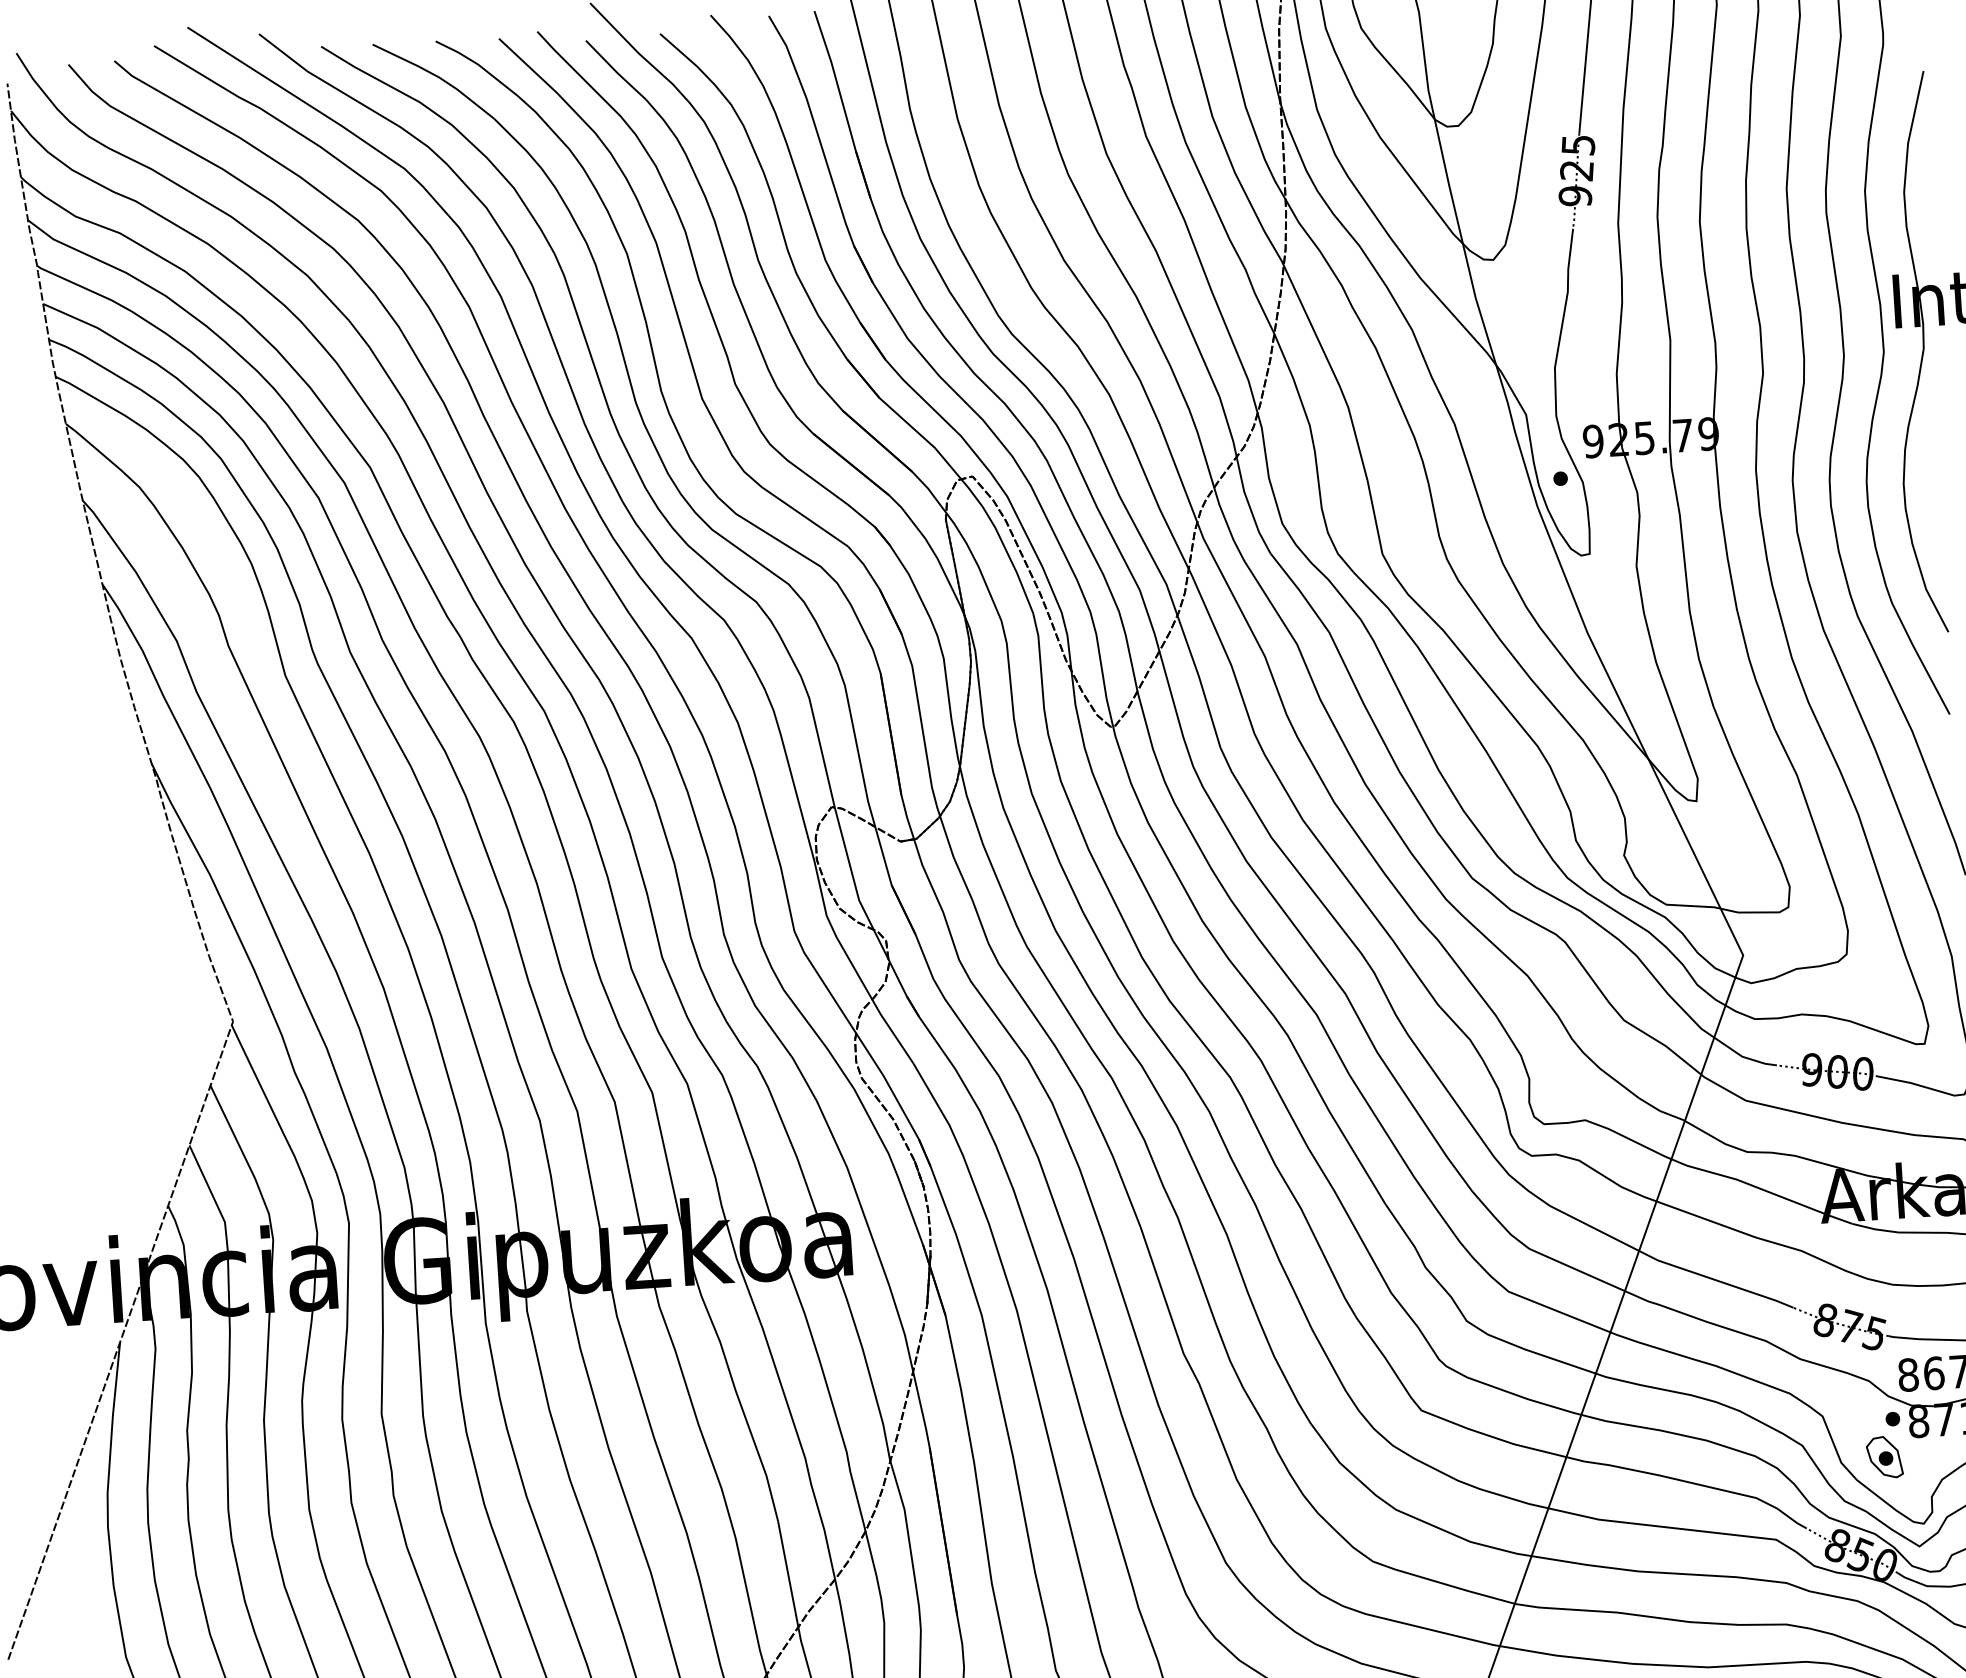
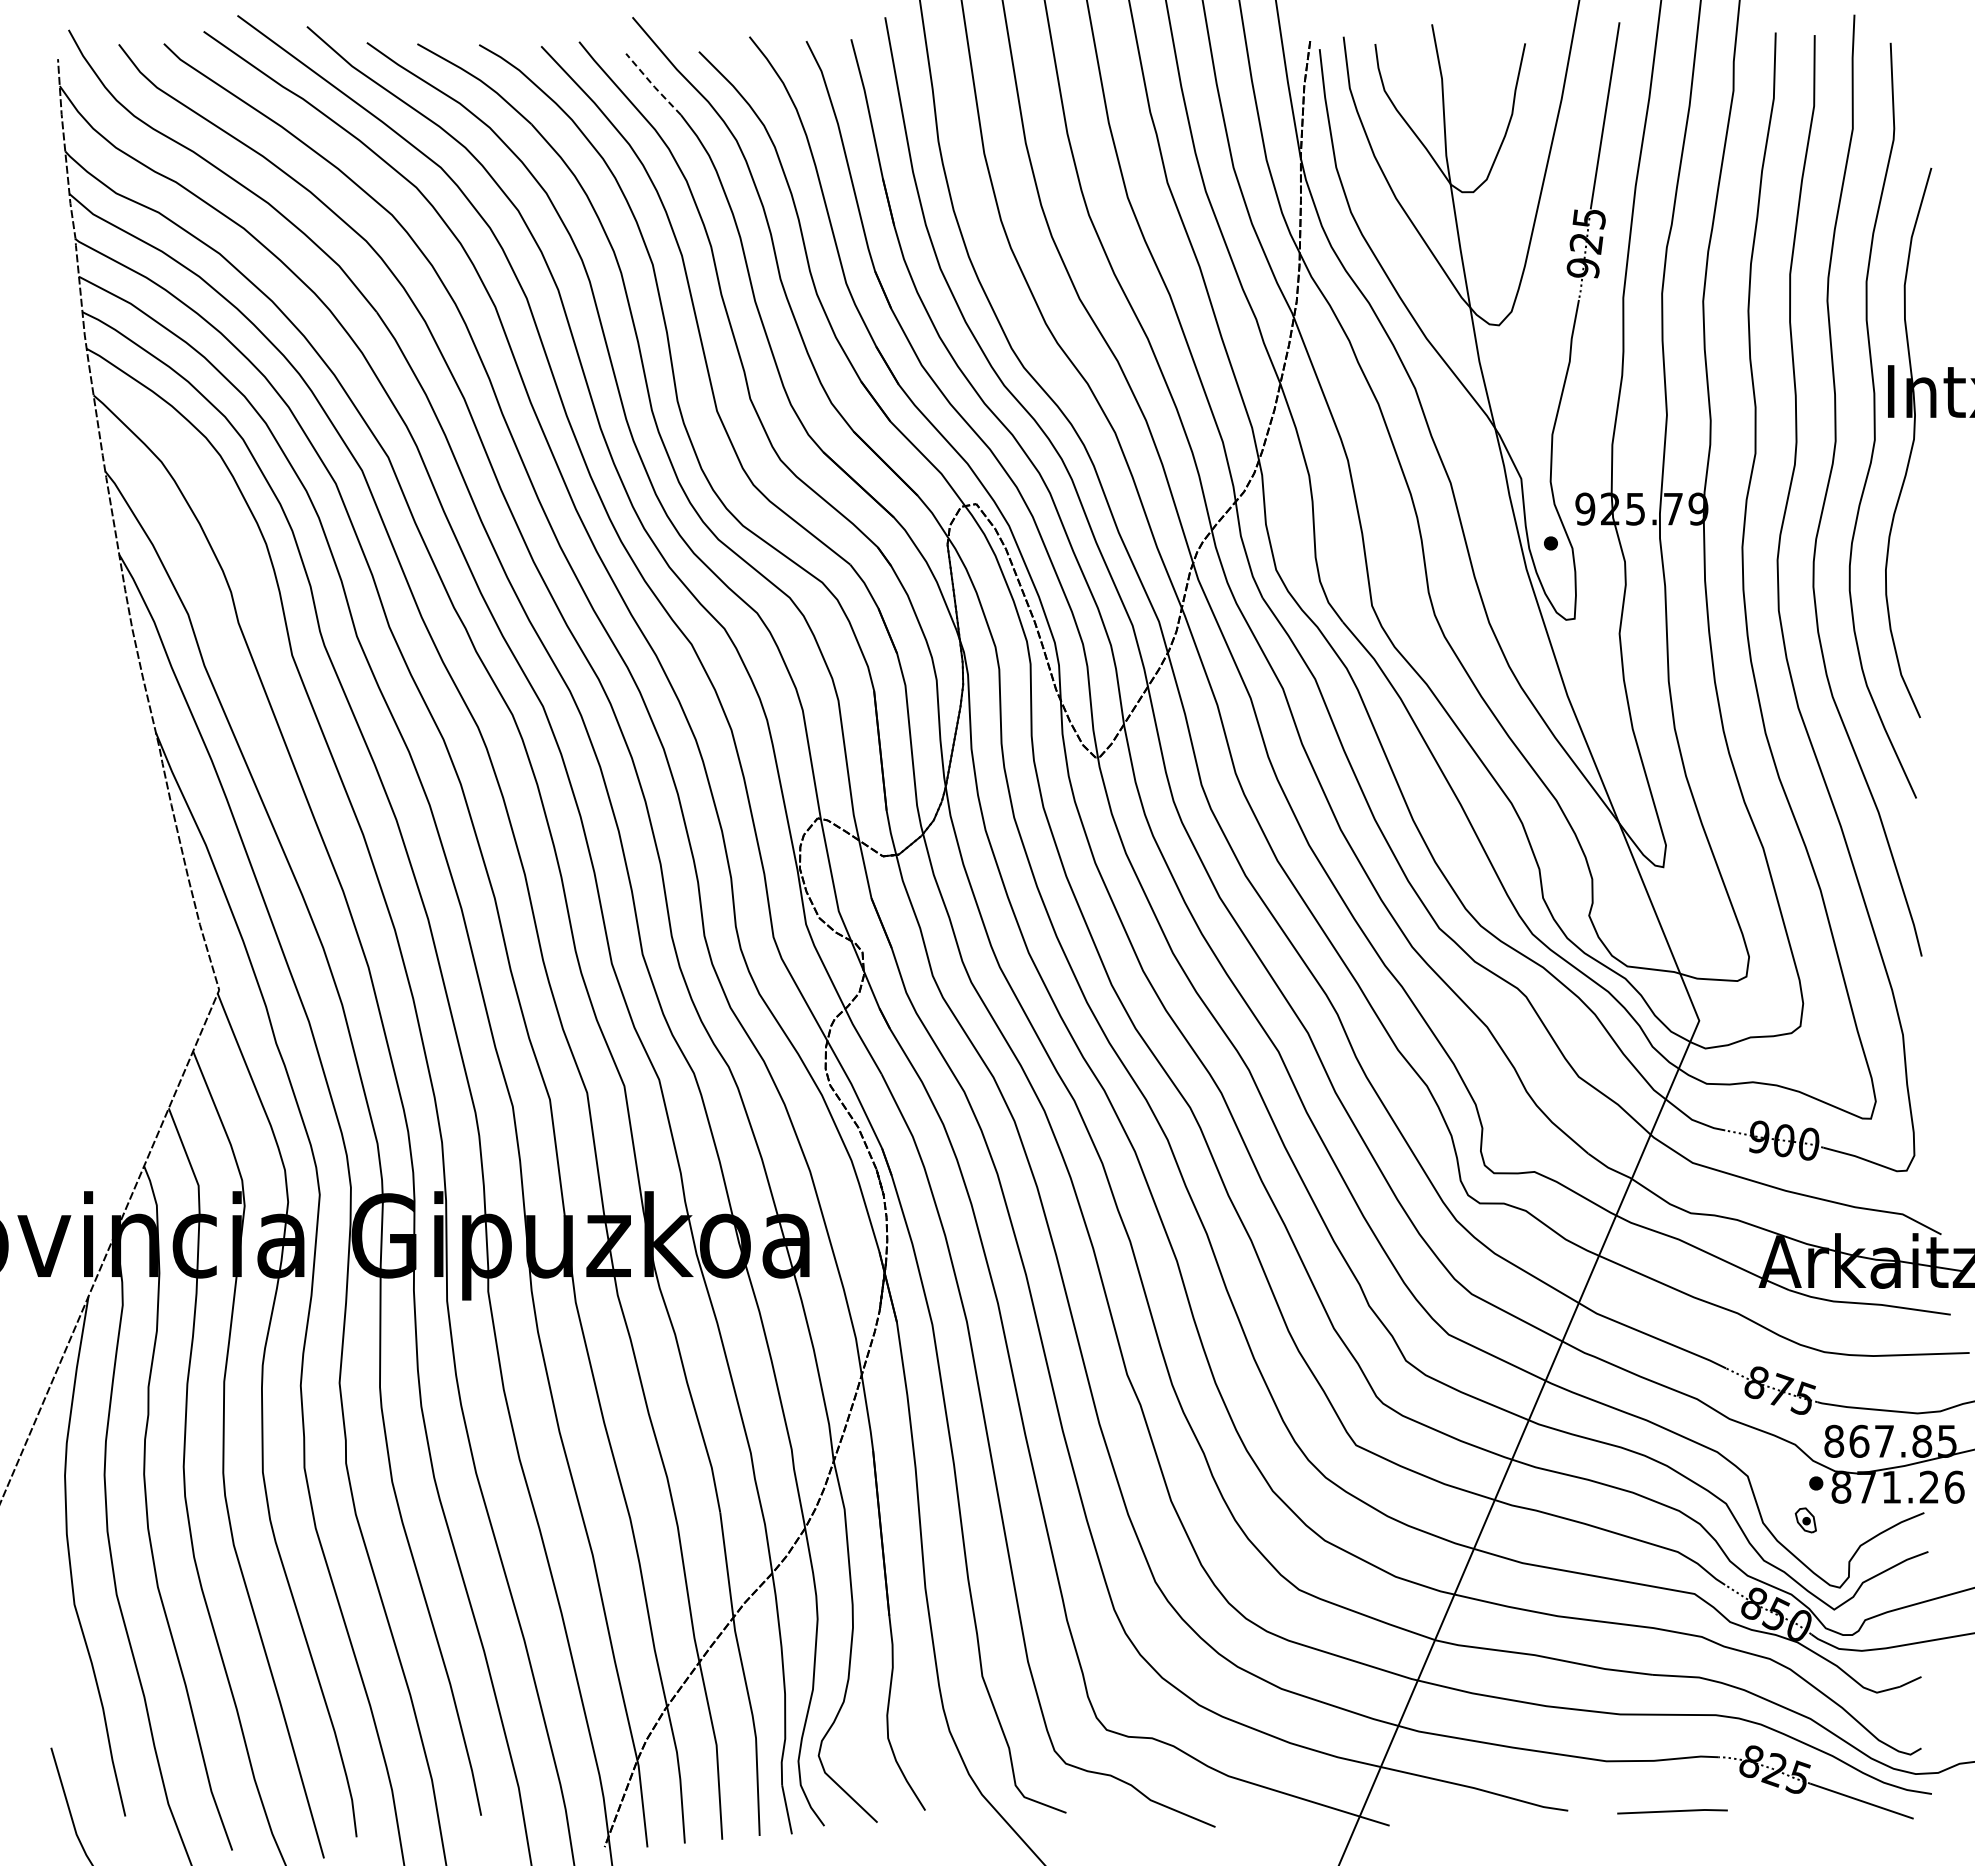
line: (614, 71) -> (652, 85), solid -> dashed
part: (1884, 1457) -> (1805, 1520), size x0.6

